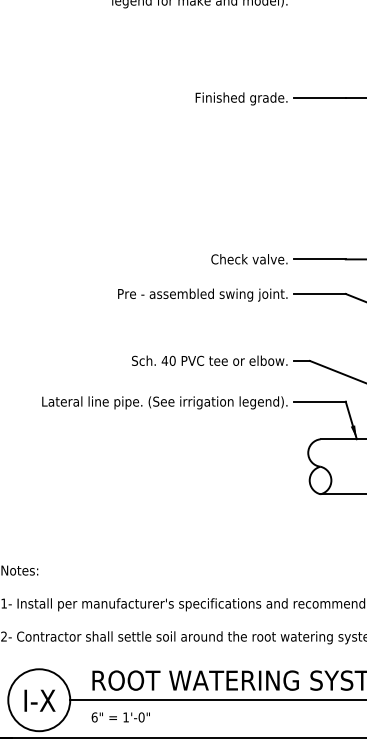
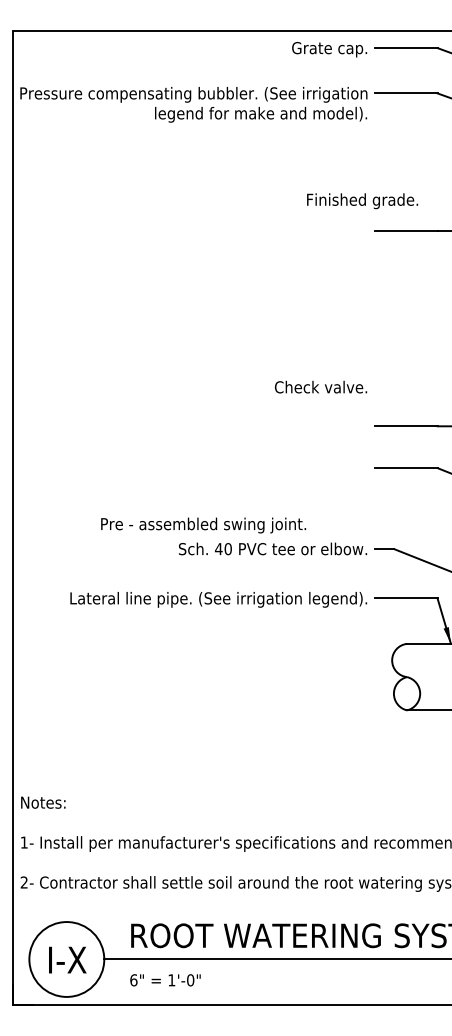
text: (241, 99) -> (362, 201), moved
text: (249, 258) -> (321, 386), moved
text: (202, 295) -> (203, 525), moved

